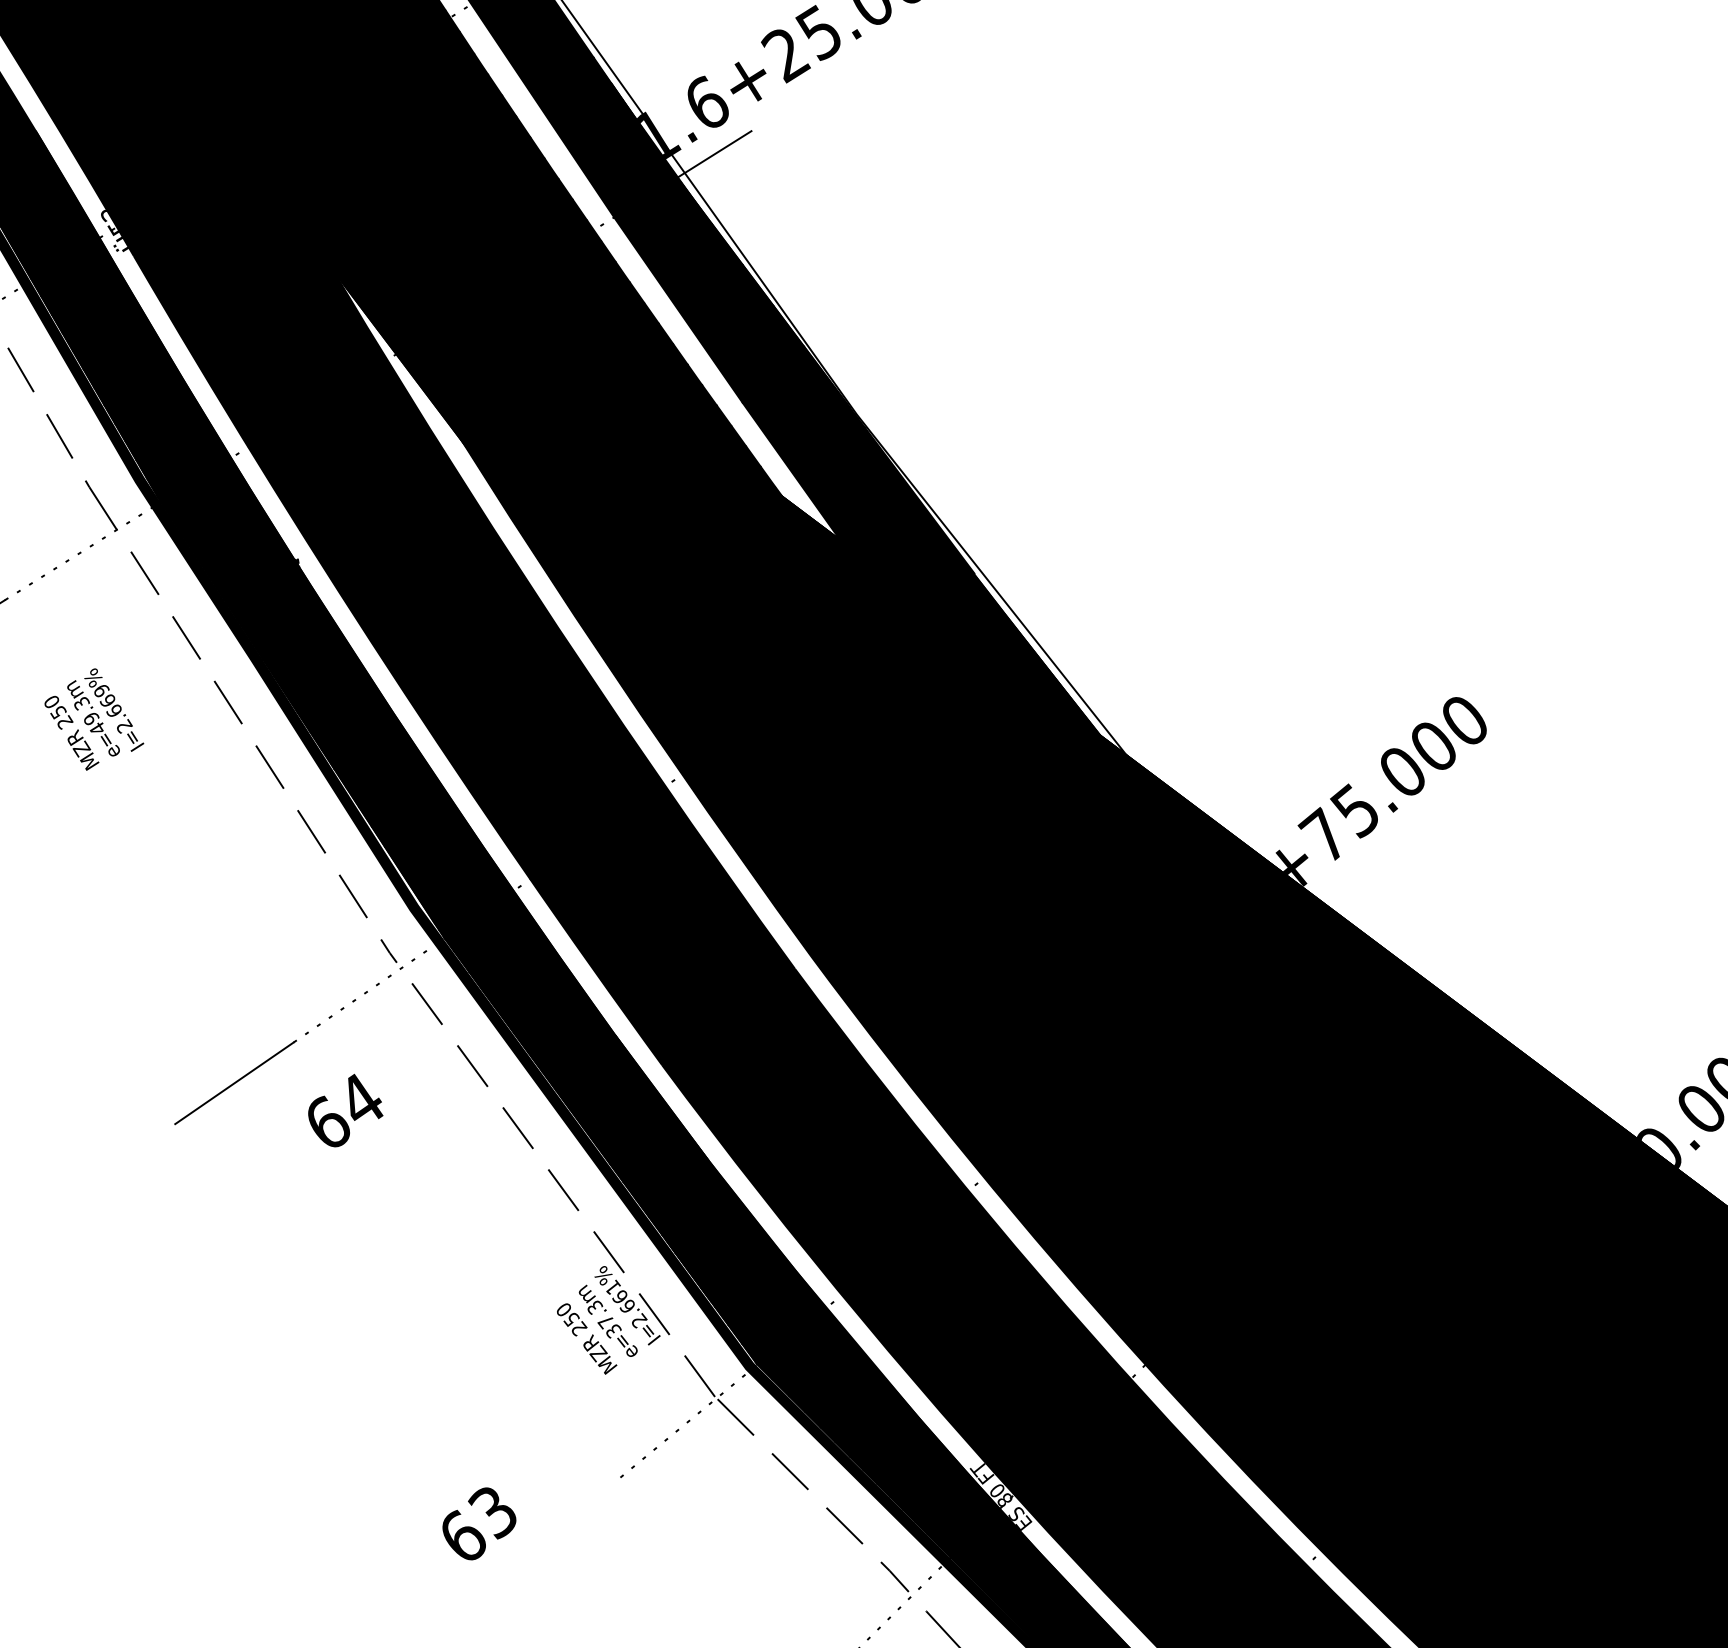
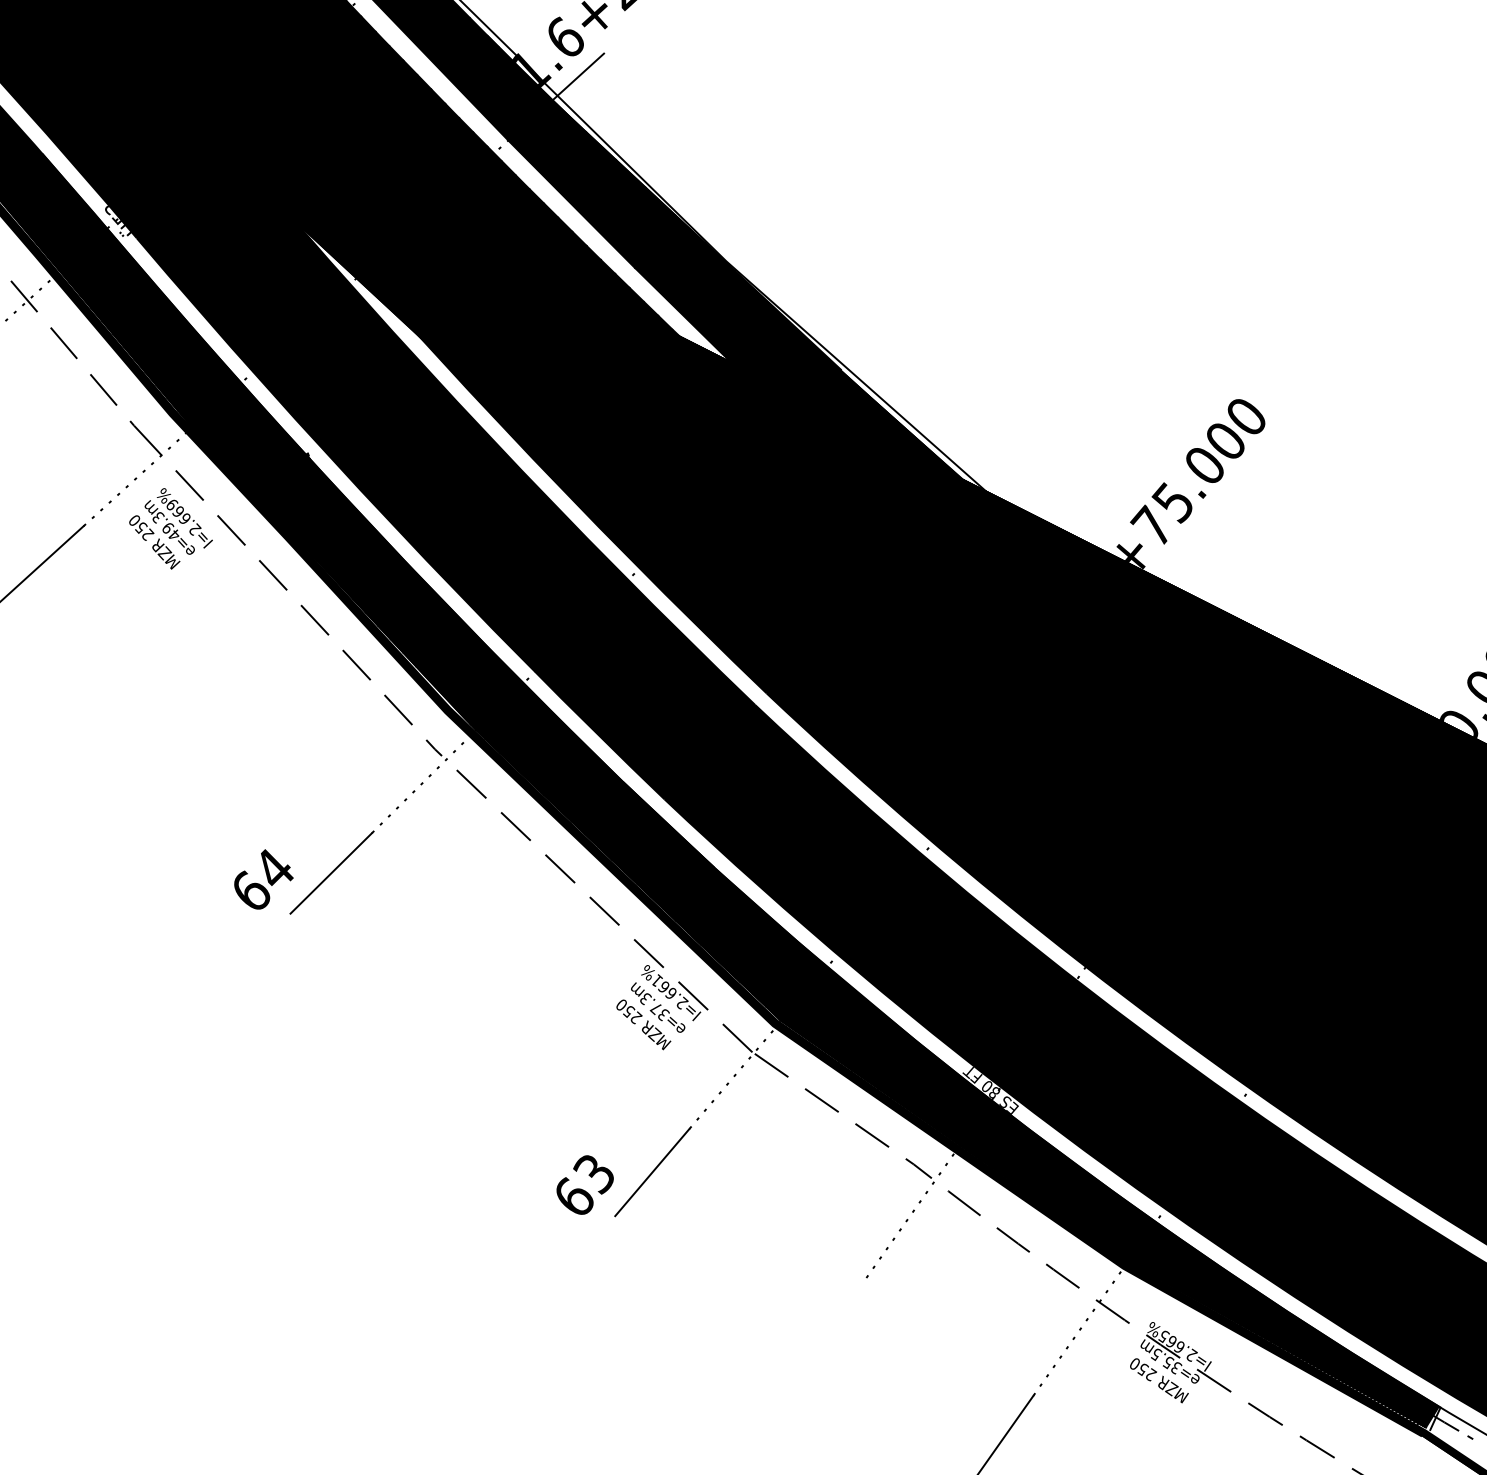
text: (94, 719) -> (170, 528), moved
text: (345, 1110) -> (263, 879), moved
line: (565, 1523) -> (652, 1172), added

